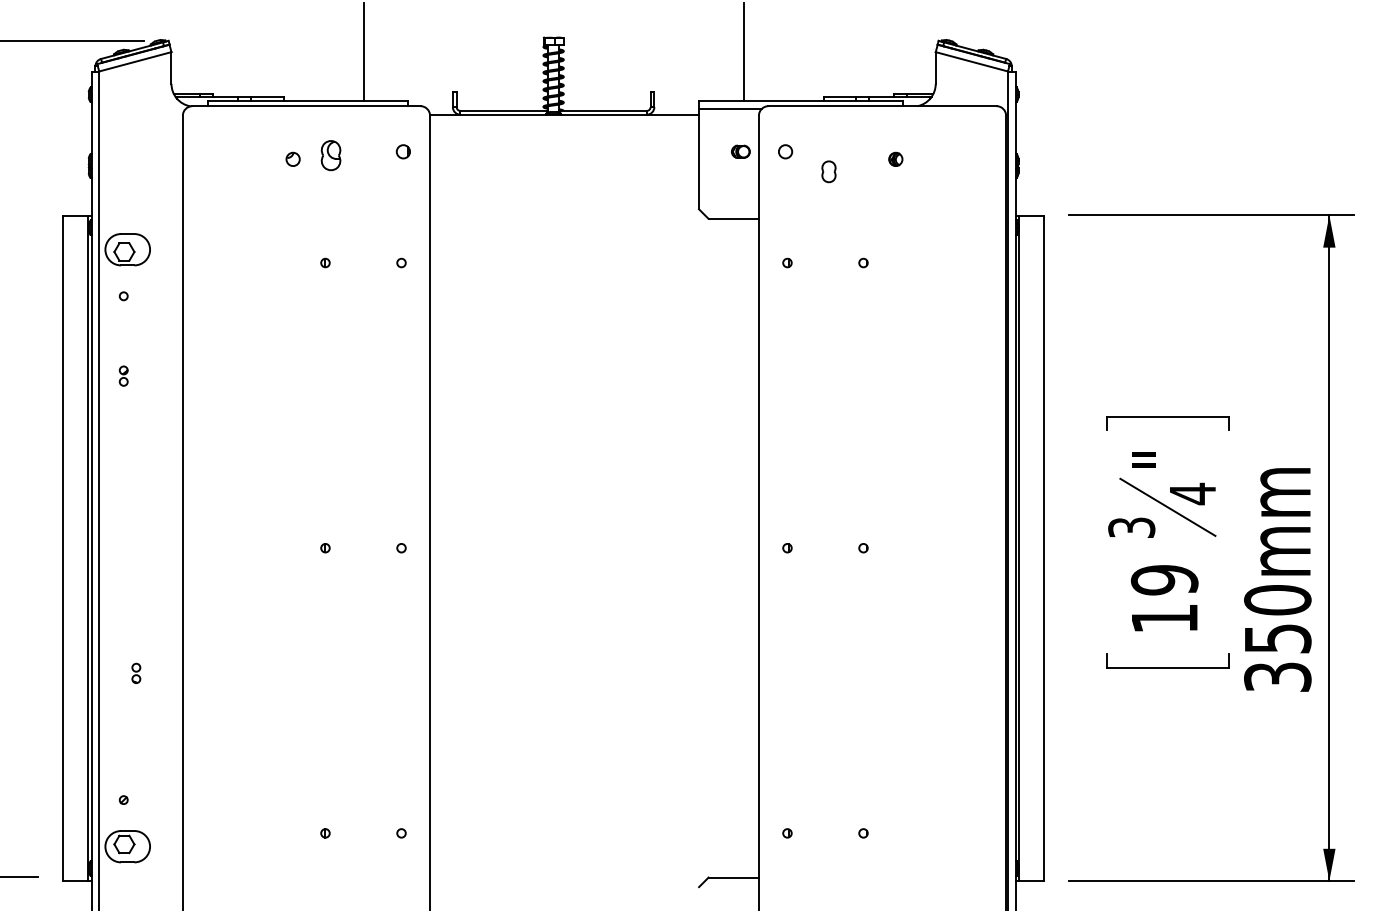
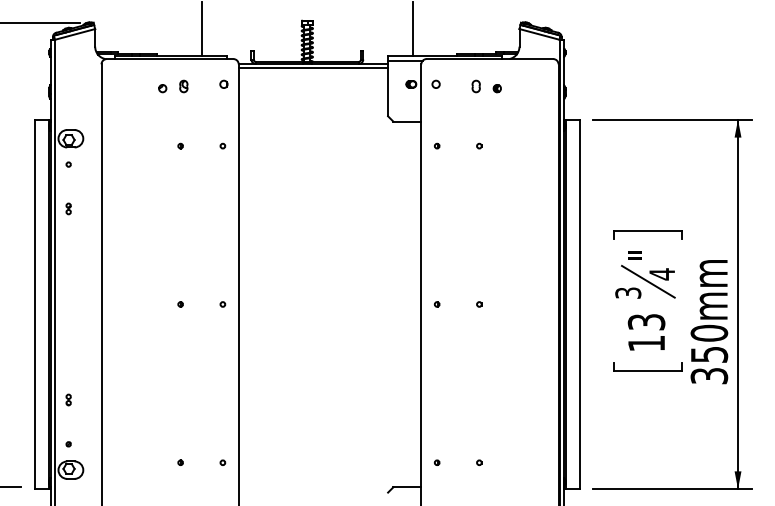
line: (564, 123) -> (313, 68), added
part: (330, 155) -> (183, 86), size x0.71
part: (827, 171) -> (475, 86), moved
text: (1164, 578) -> (646, 321), 19 -> 13
part: (136, 672) -> (68, 399), moved

